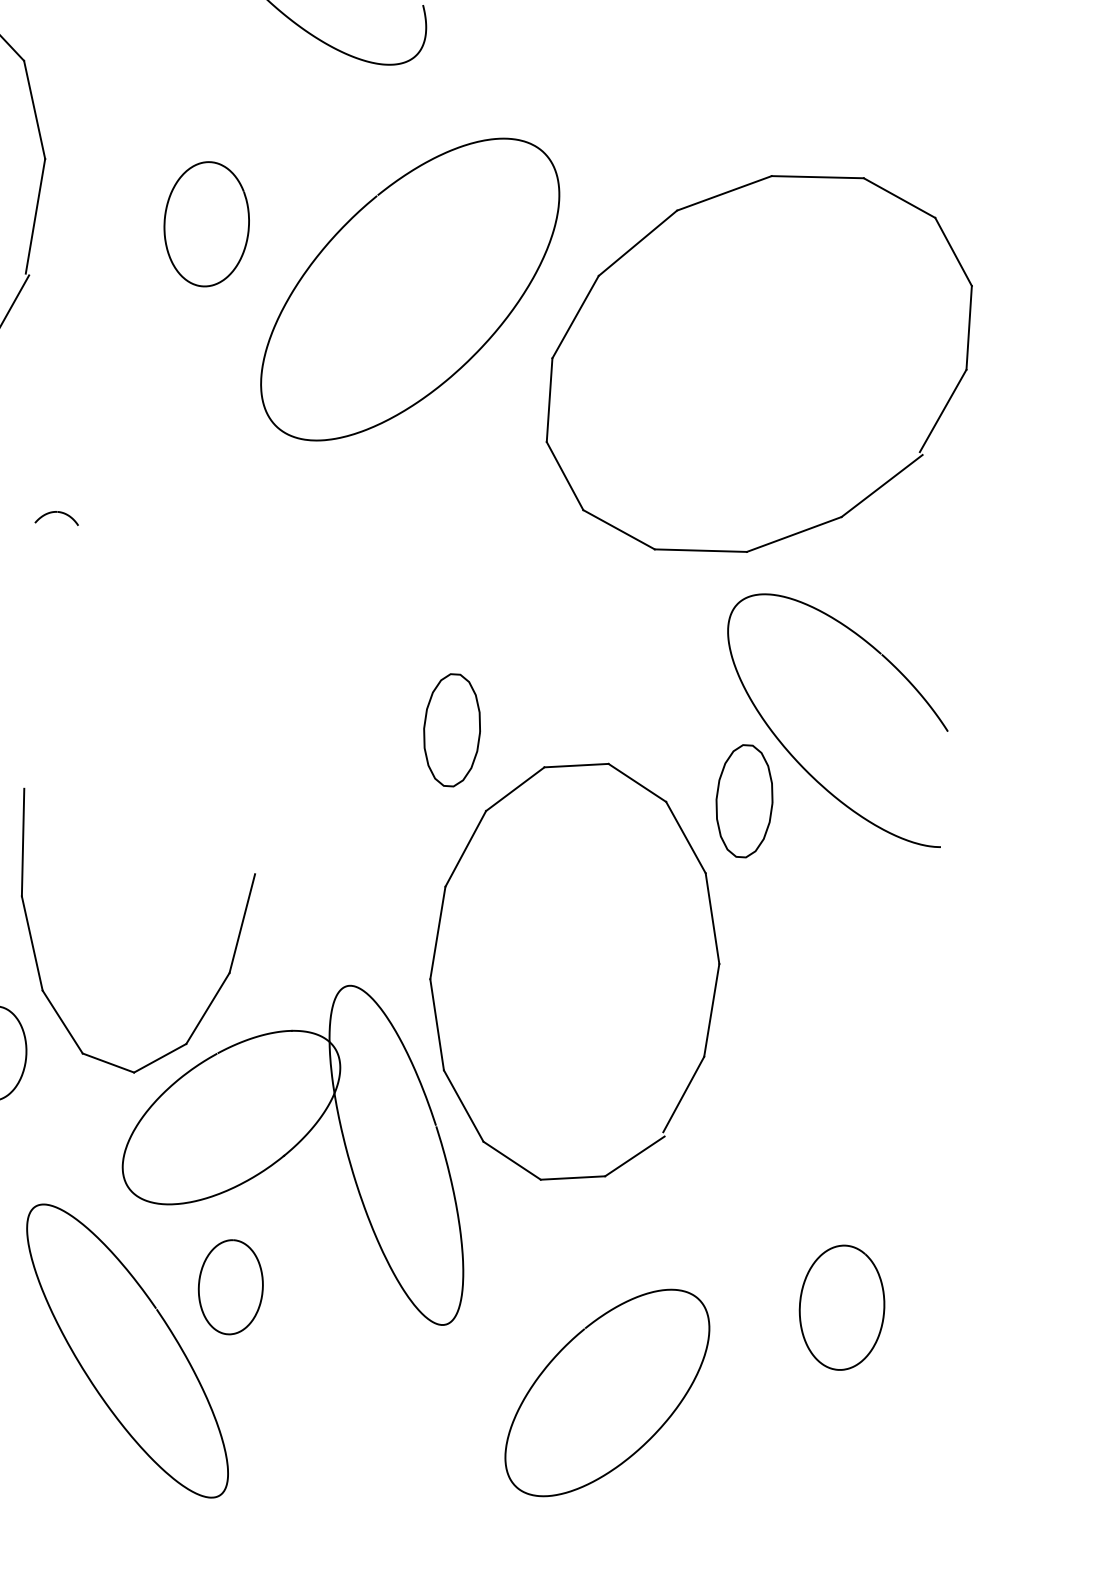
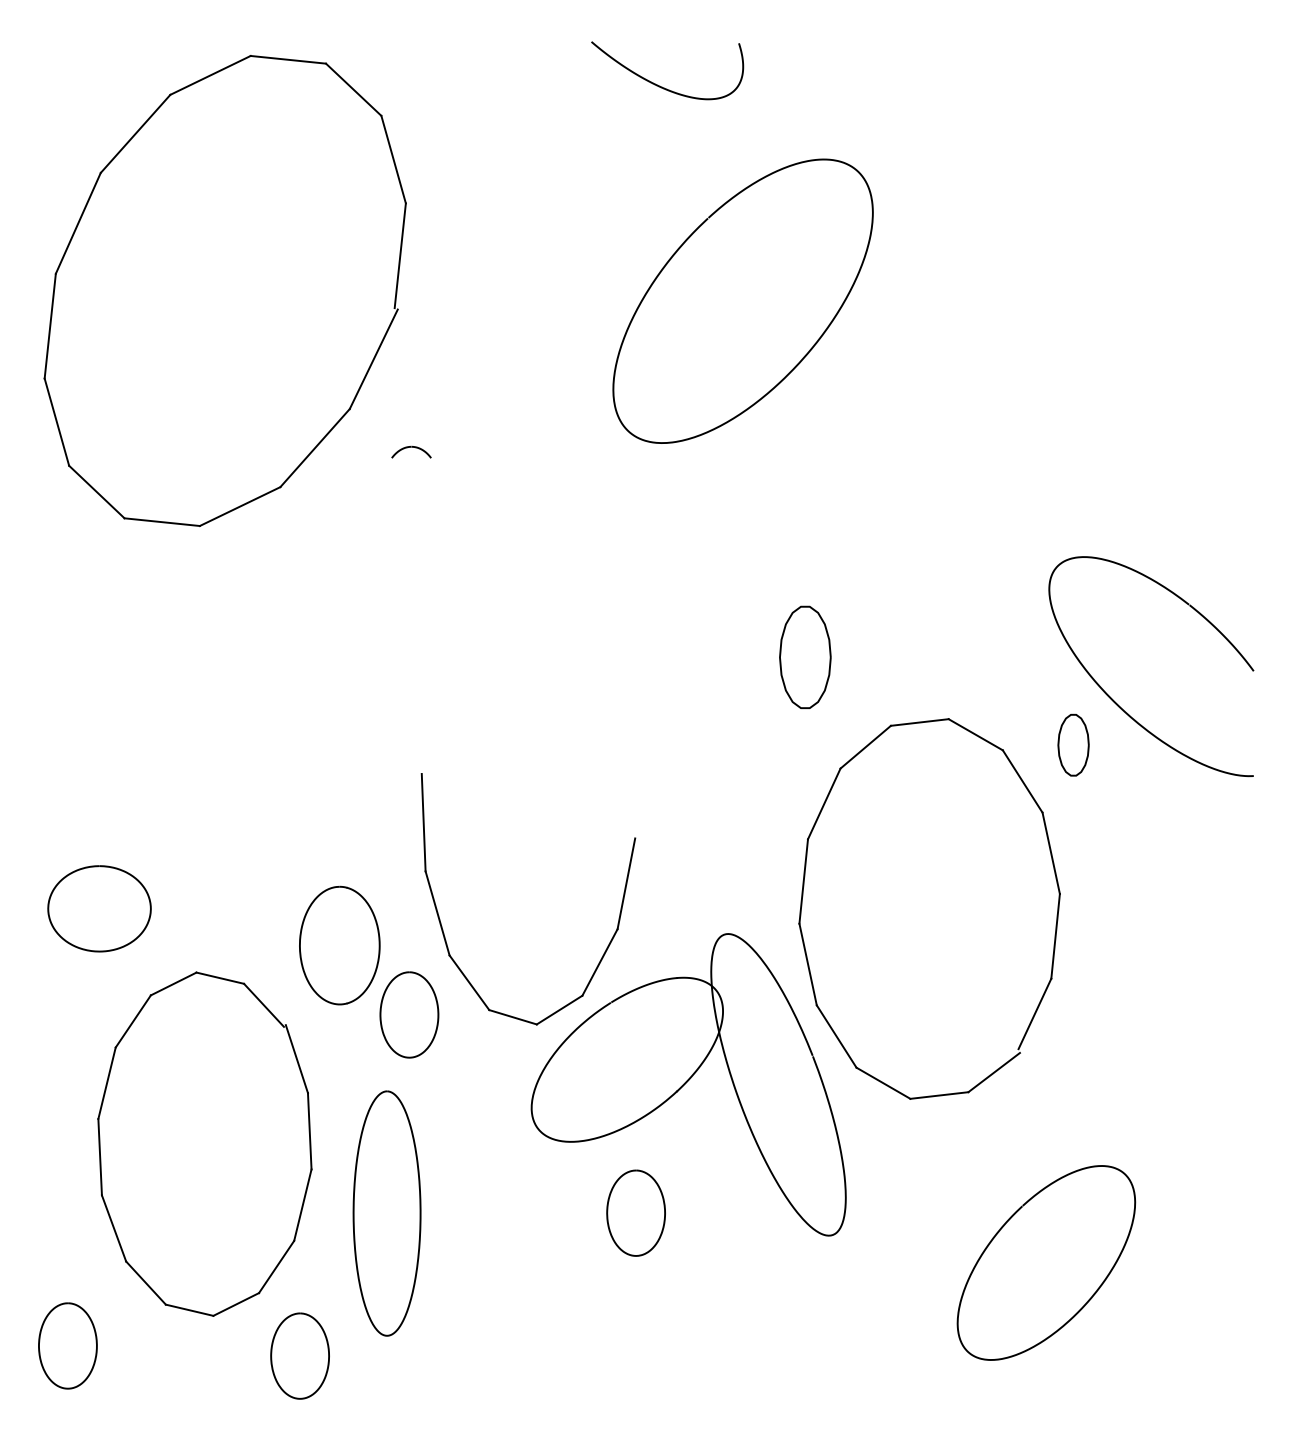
curve: (165, 221) -> (518, 253), removed
part: (656, 229) -> (962, 233), removed
part: (57, 517) -> (411, 451), moved
part: (452, 729) -> (805, 656), moved
part: (744, 800) -> (1073, 744), size x0.6
curve: (800, 1304) -> (1152, 1197), removed
curve: (563, 1349) -> (1004, 1226), moved
curve: (87, 1373) -> (511, 1299), removed

